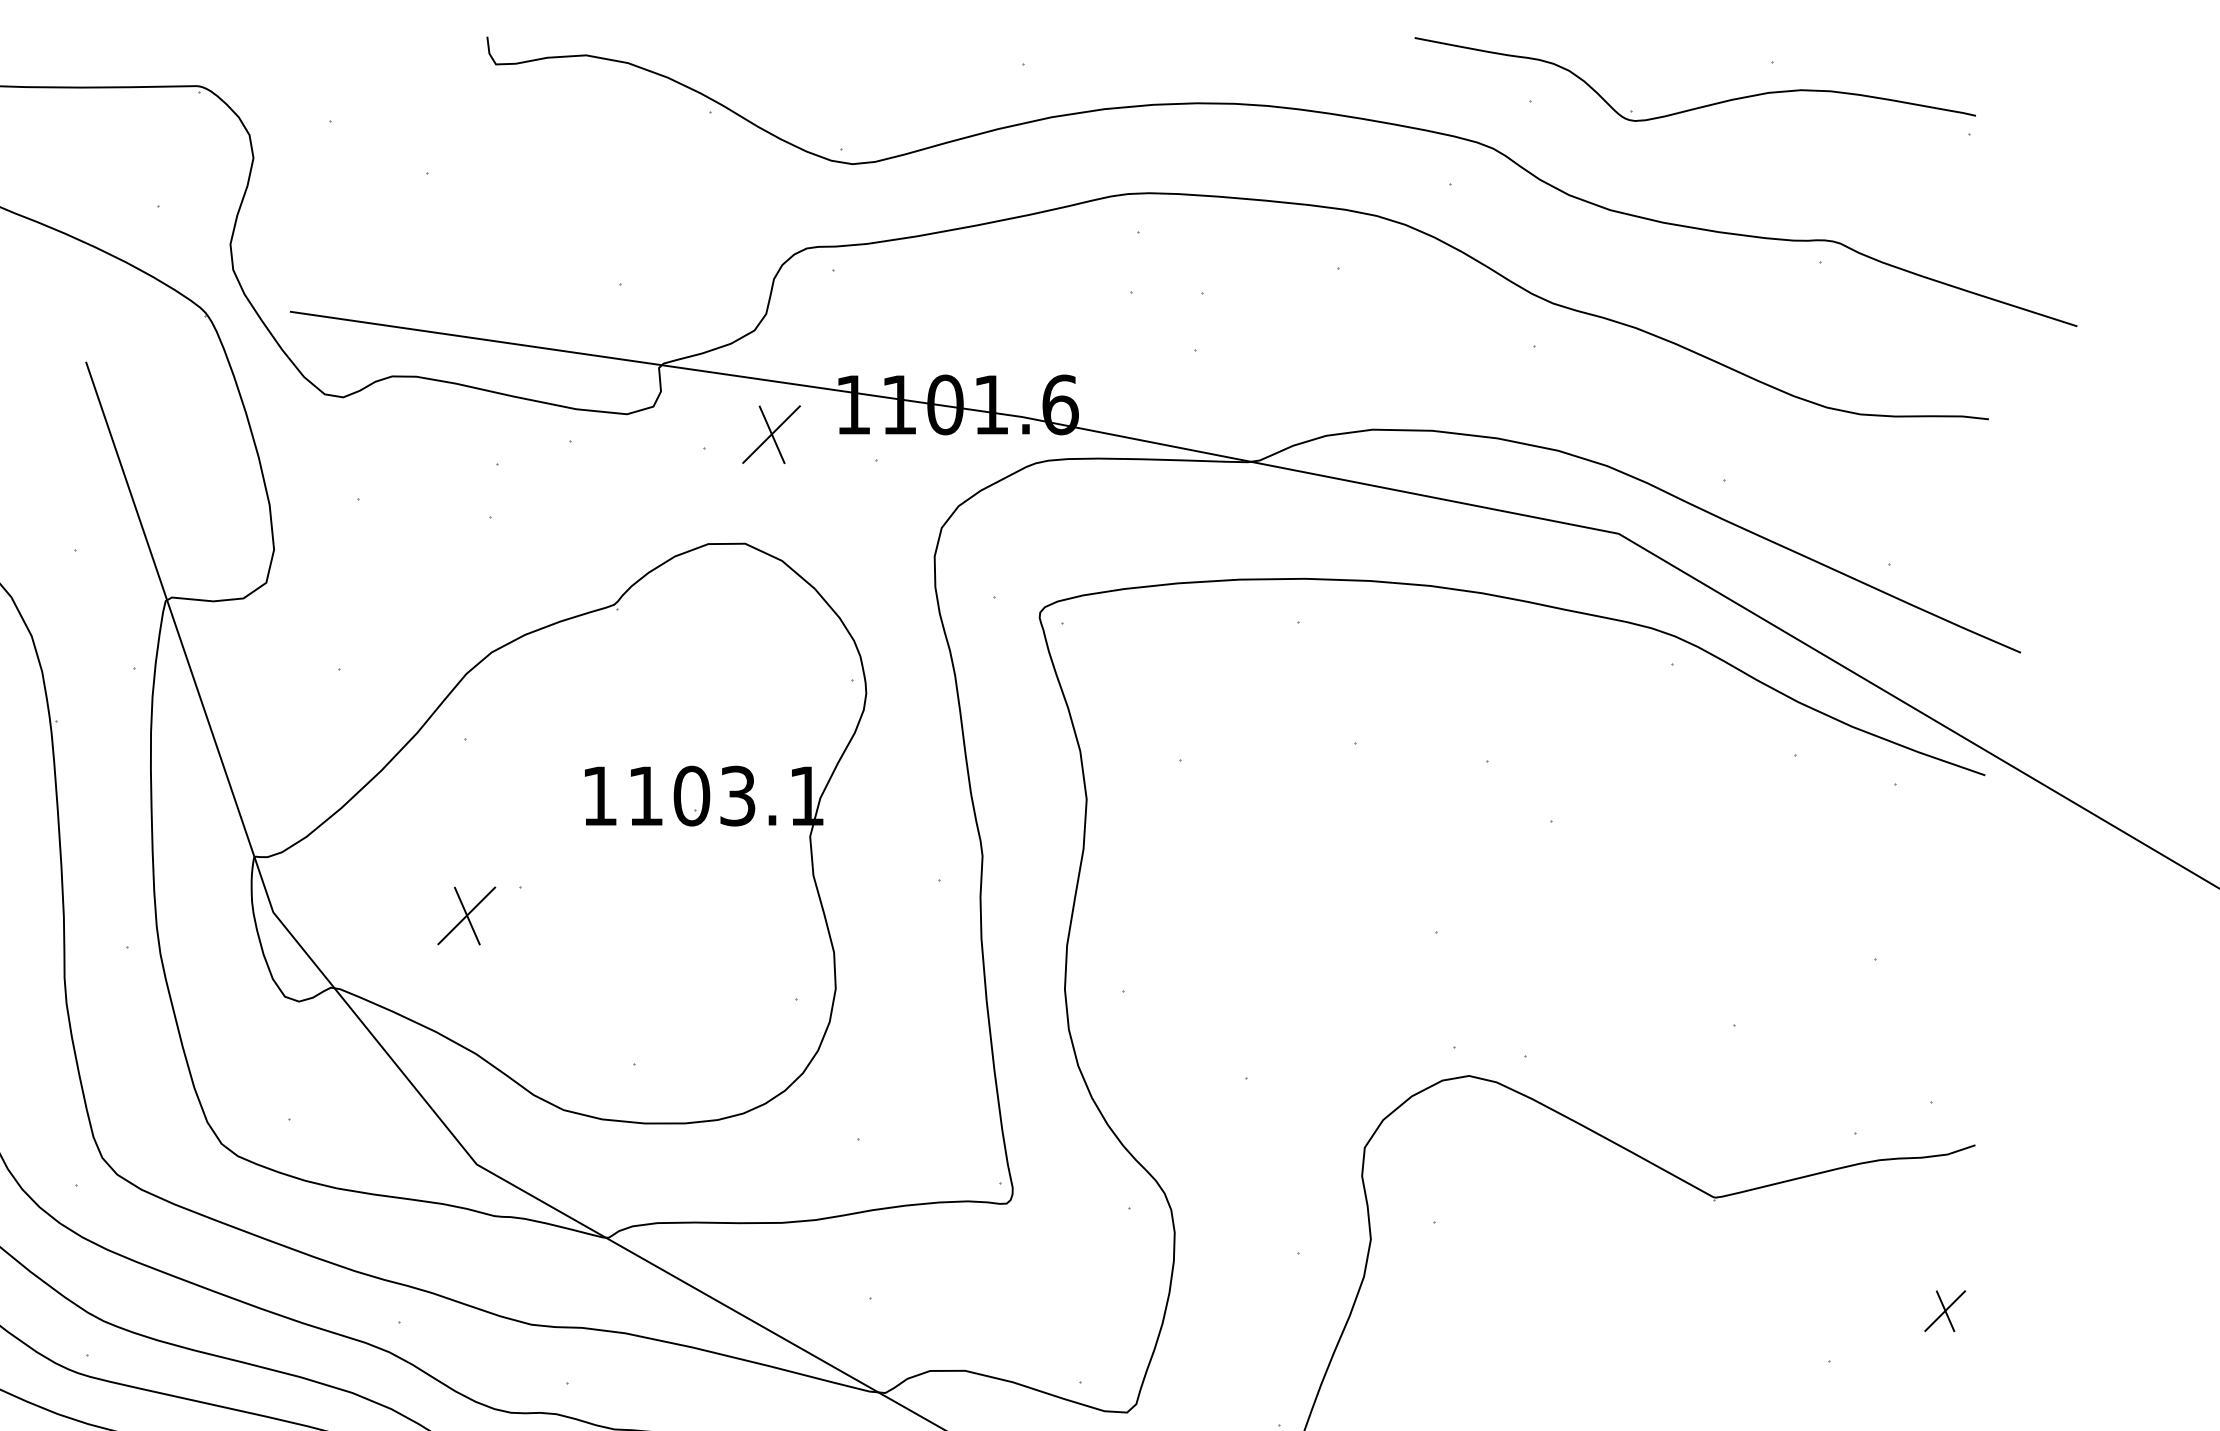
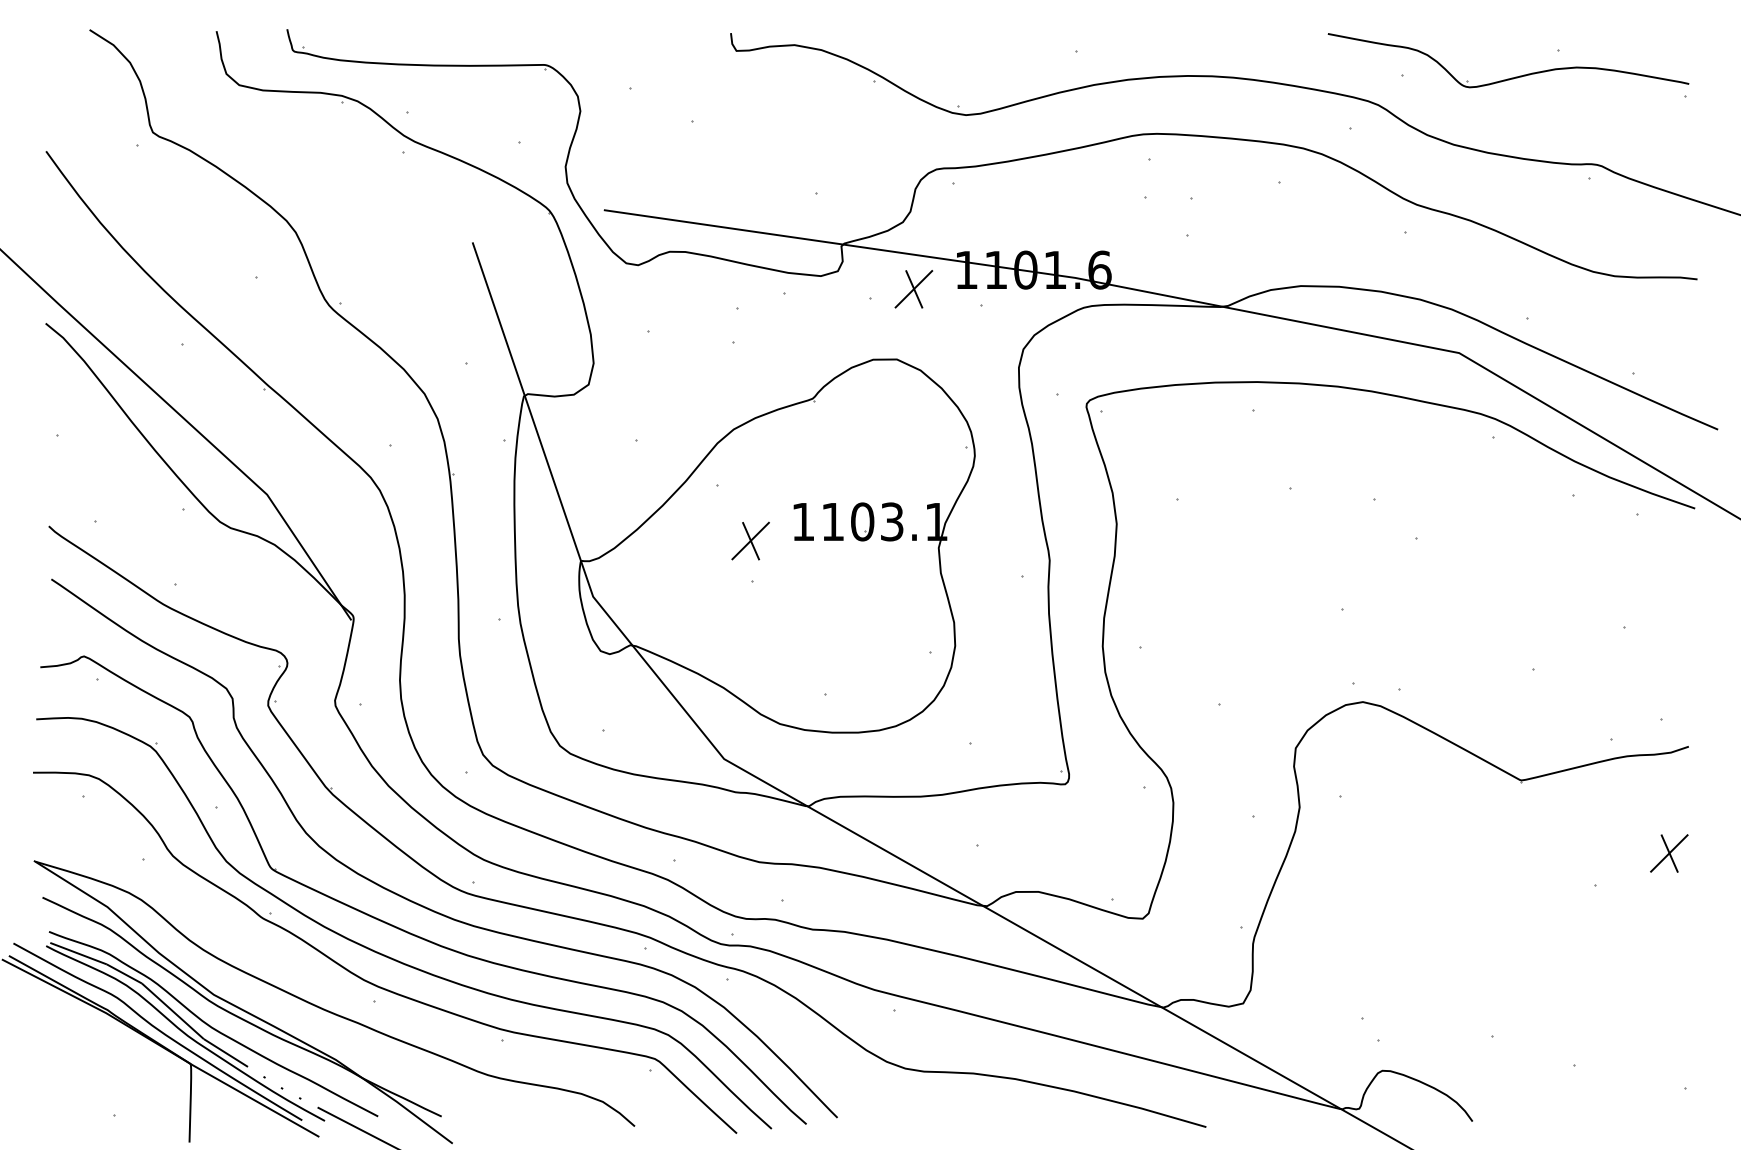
part: (466, 915) -> (750, 540), moved
part: (1945, 1311) -> (1669, 853), size x1.43

